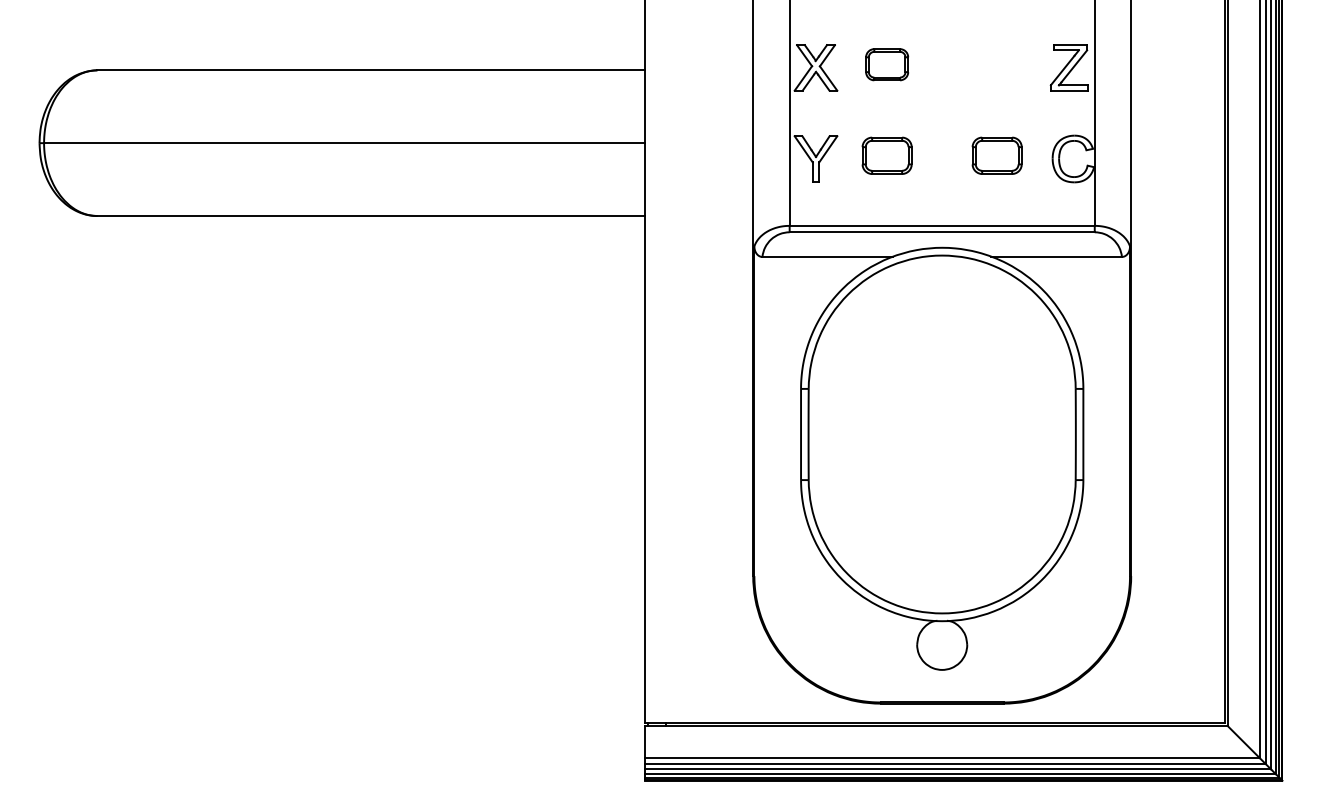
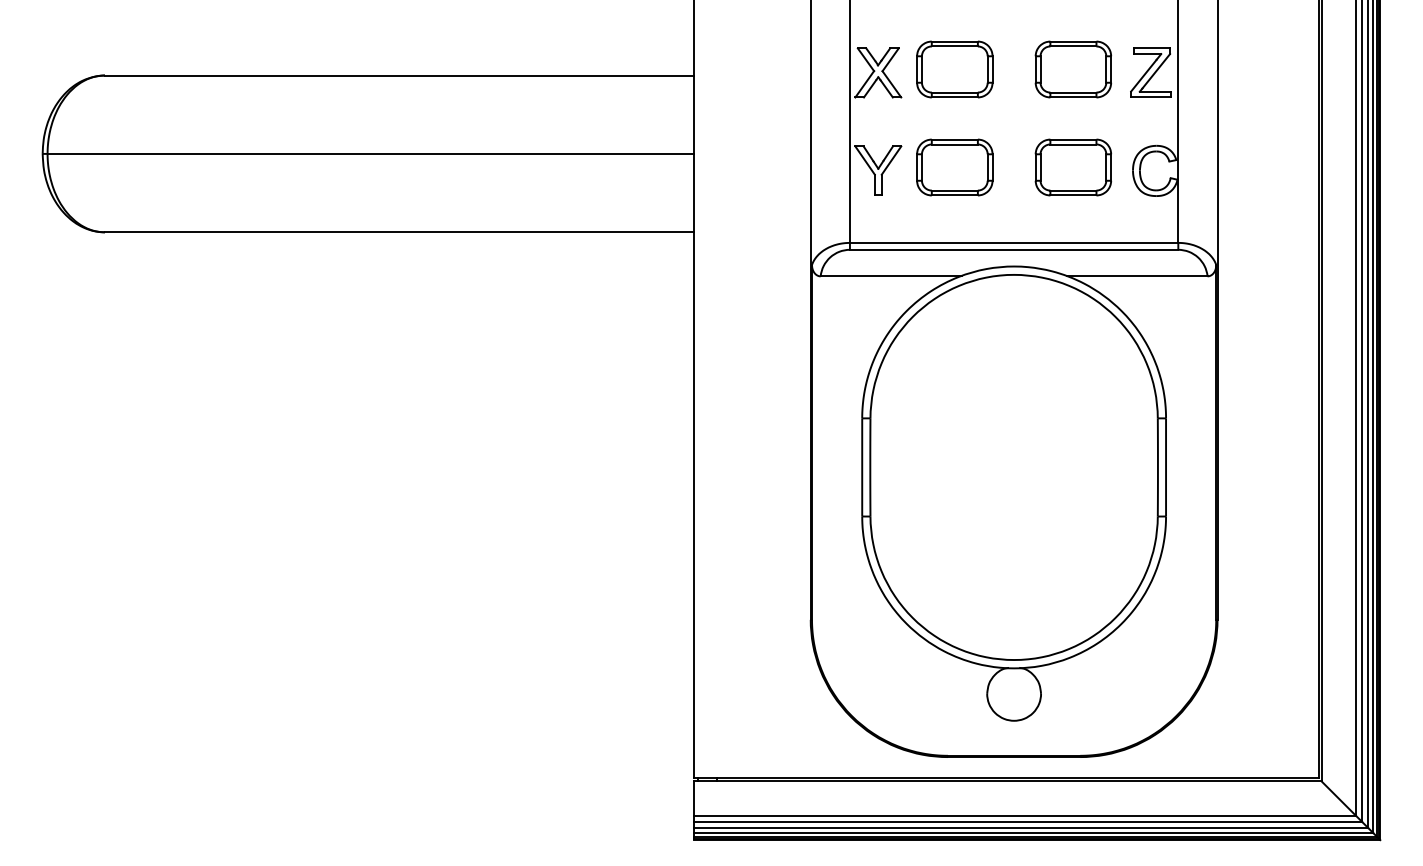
part: (886, 64) -> (954, 69), size x1.67
part: (996, 64) -> (1072, 69), added
part: (886, 155) -> (954, 167), size x1.43
part: (996, 155) -> (1072, 167), size x1.43

